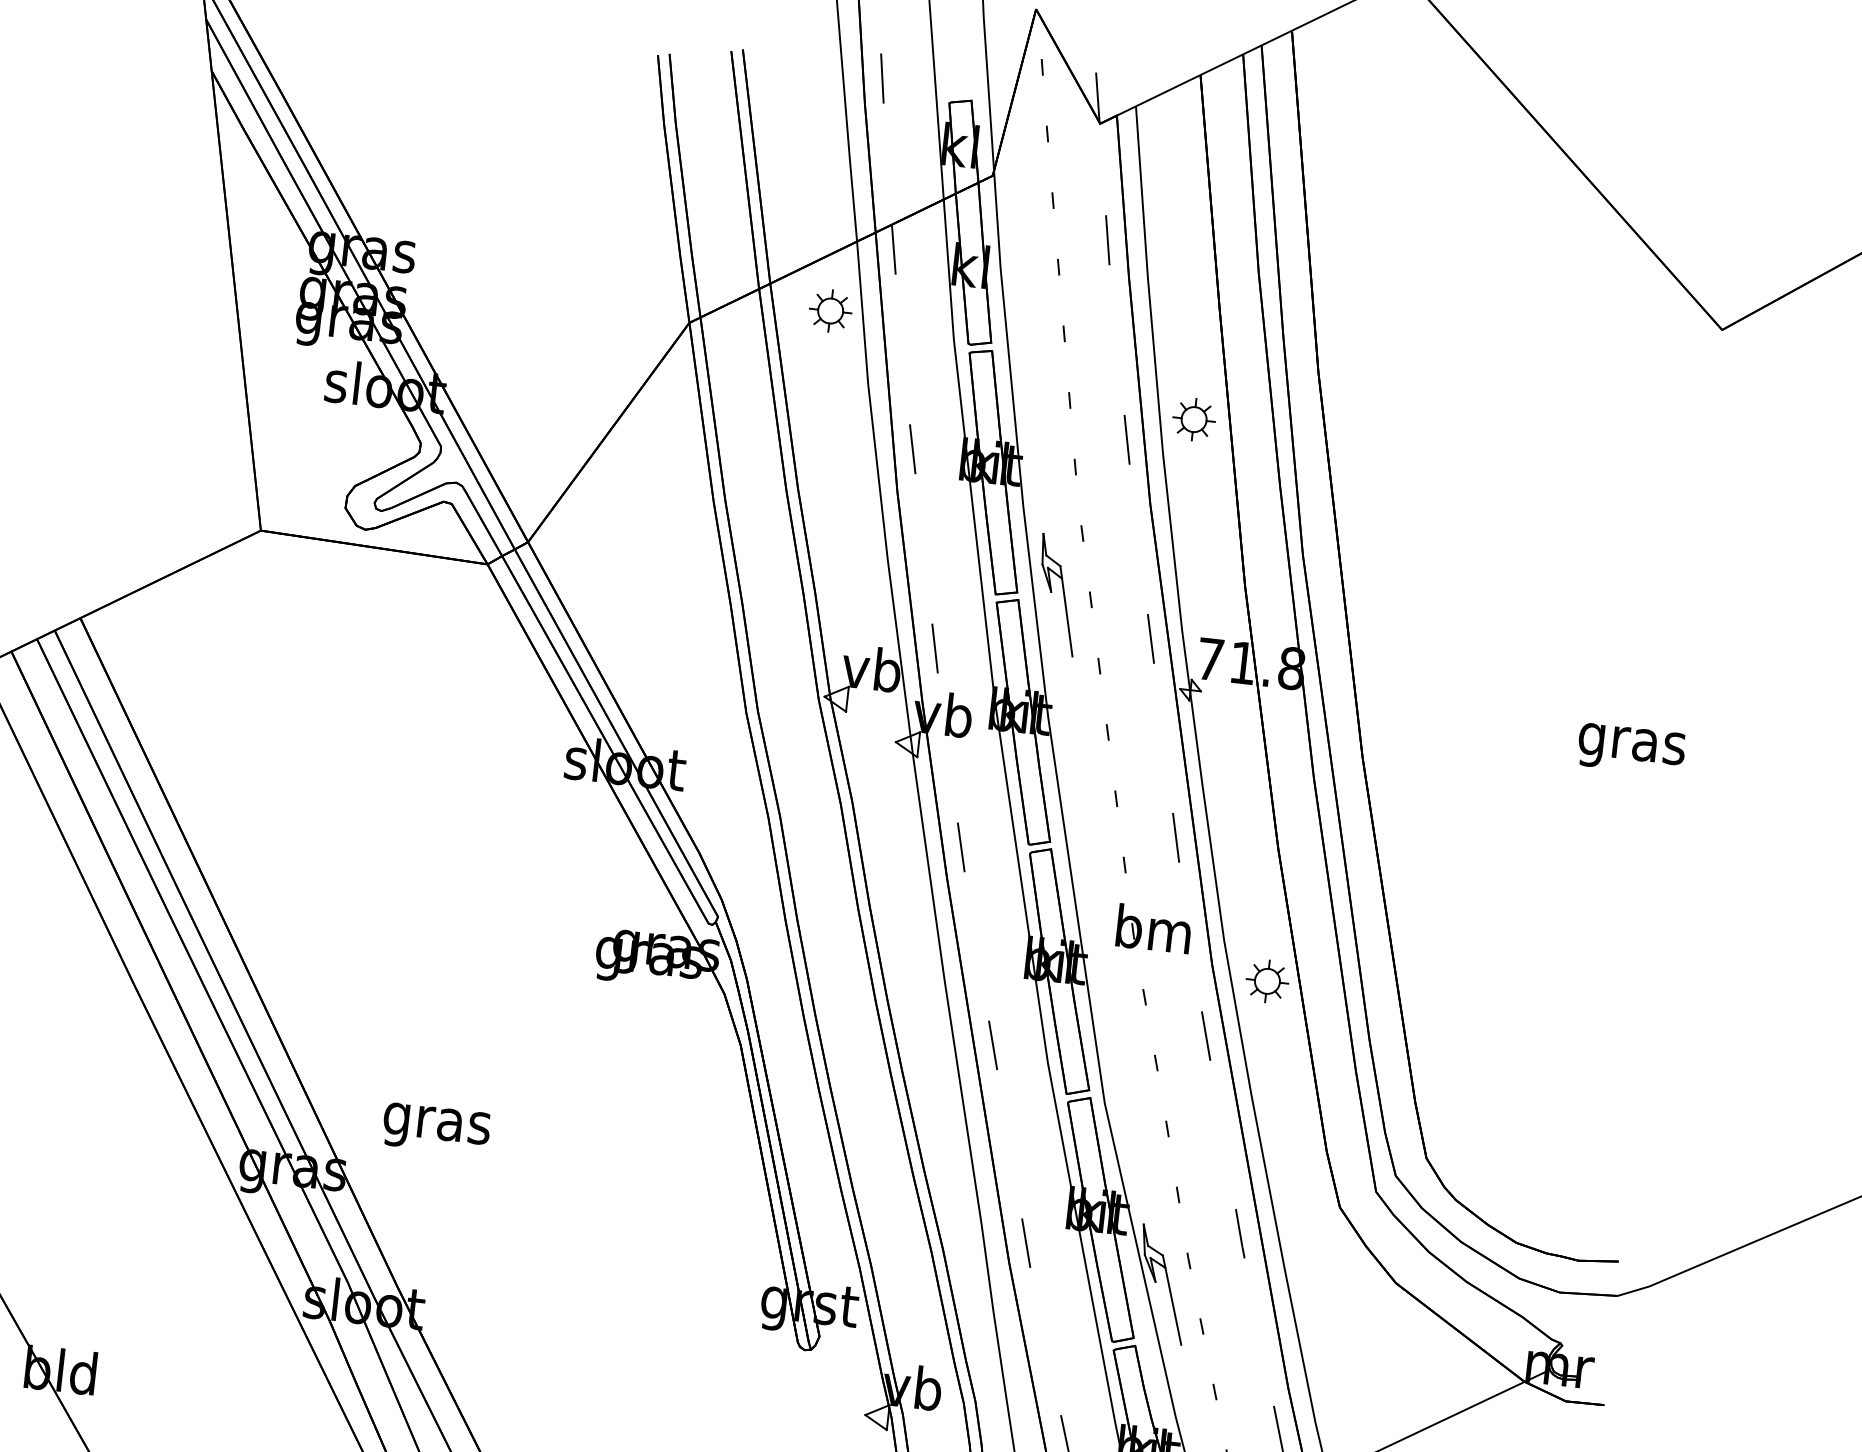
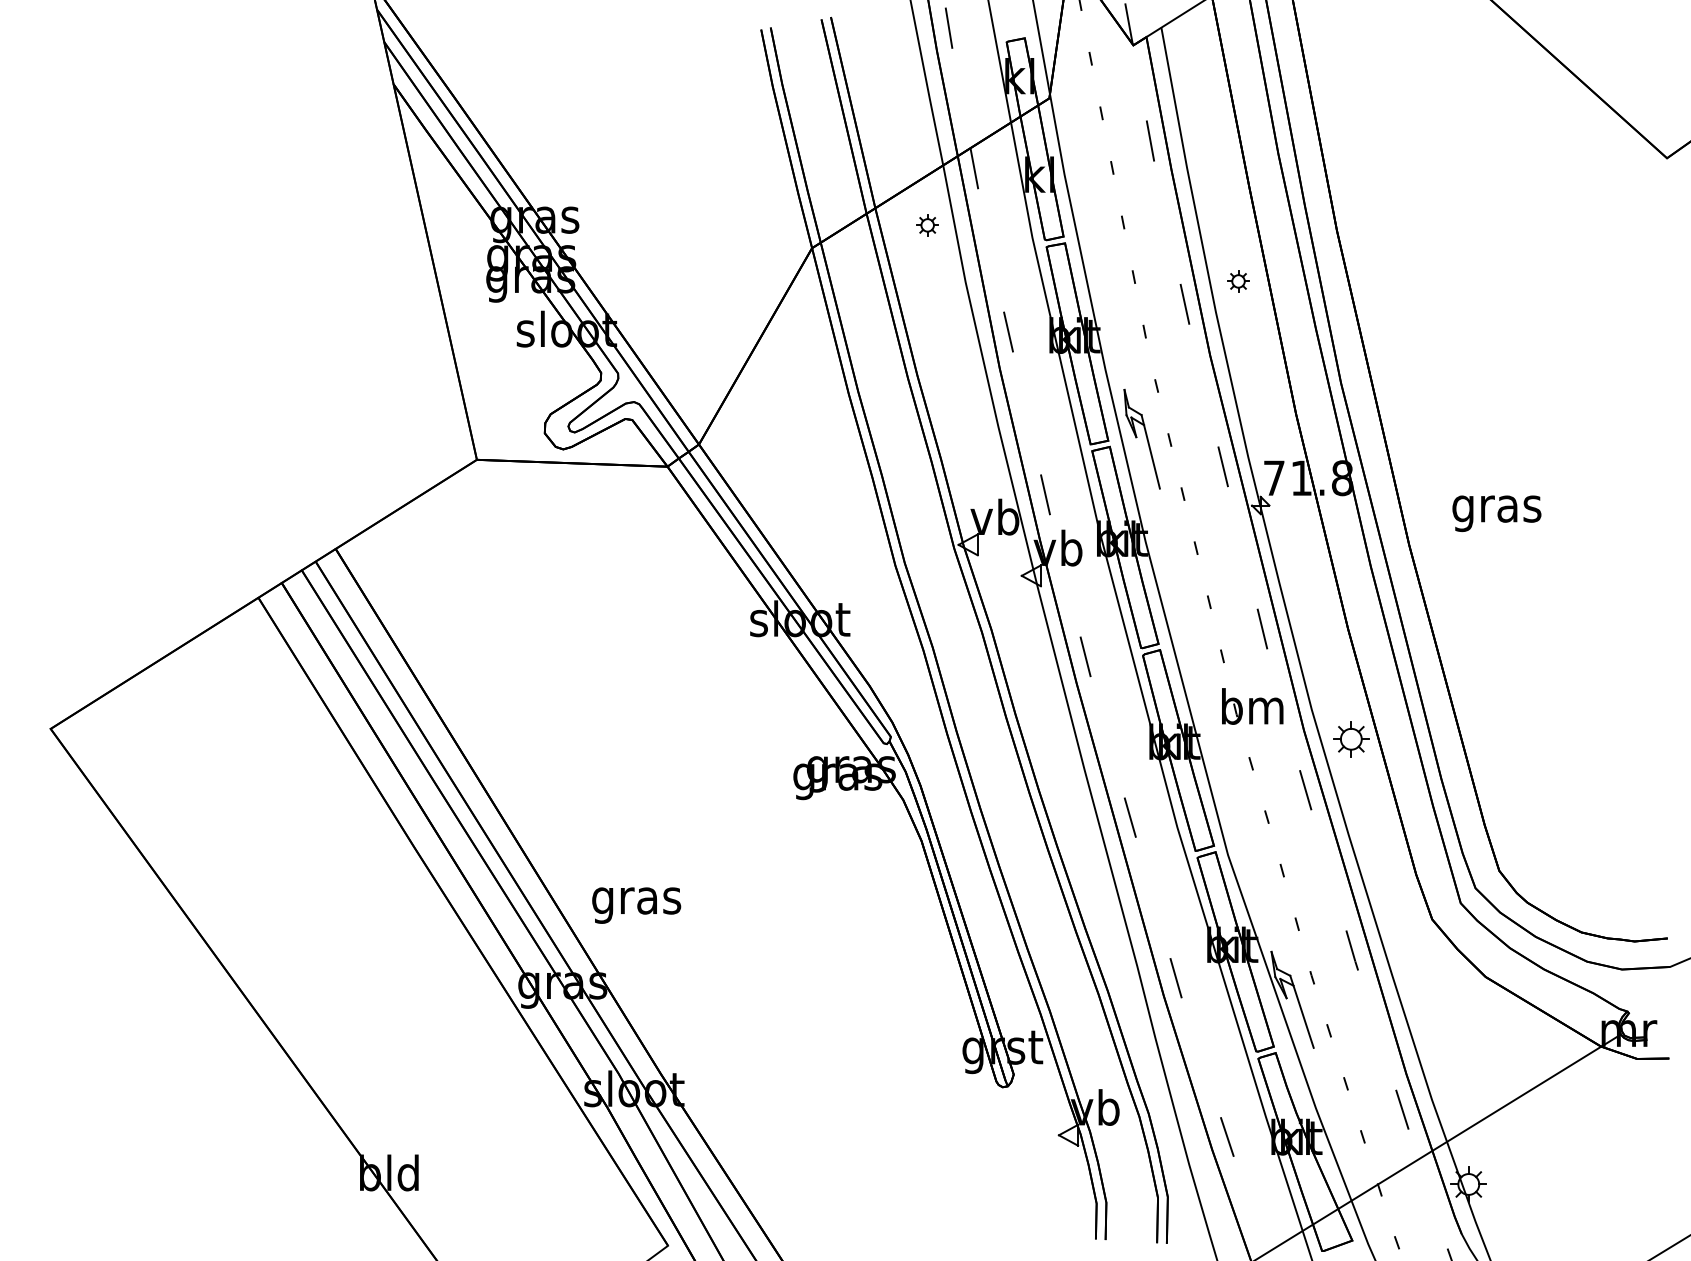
part: (830, 311) -> (927, 225), size x0.6
part: (1194, 419) -> (1238, 281), size x0.6
text: (1630, 749) -> (1496, 513), moved
text: (436, 1129) -> (636, 905), moved

